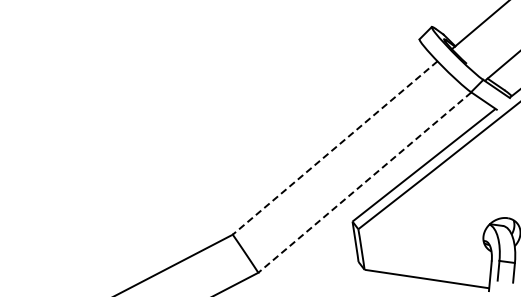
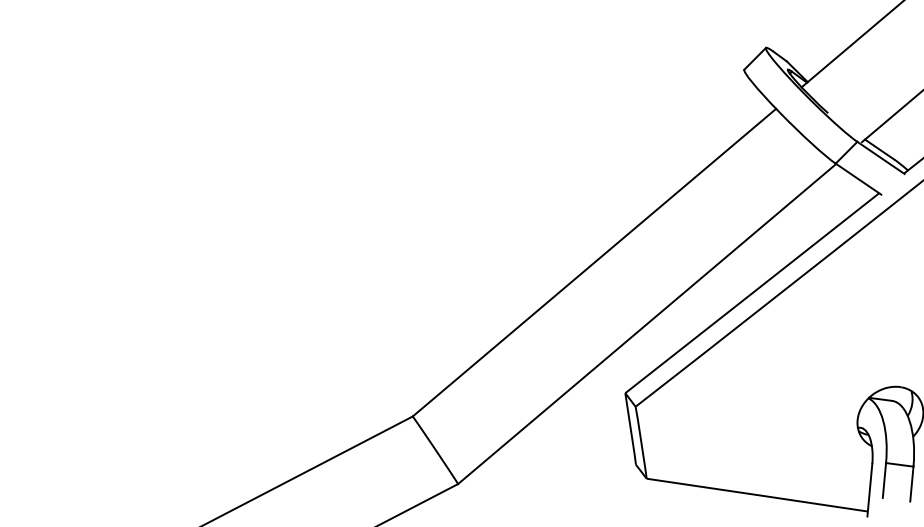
line: (334, 148) -> (593, 263), dashed -> solid
line: (364, 182) -> (646, 323), dashed -> solid

